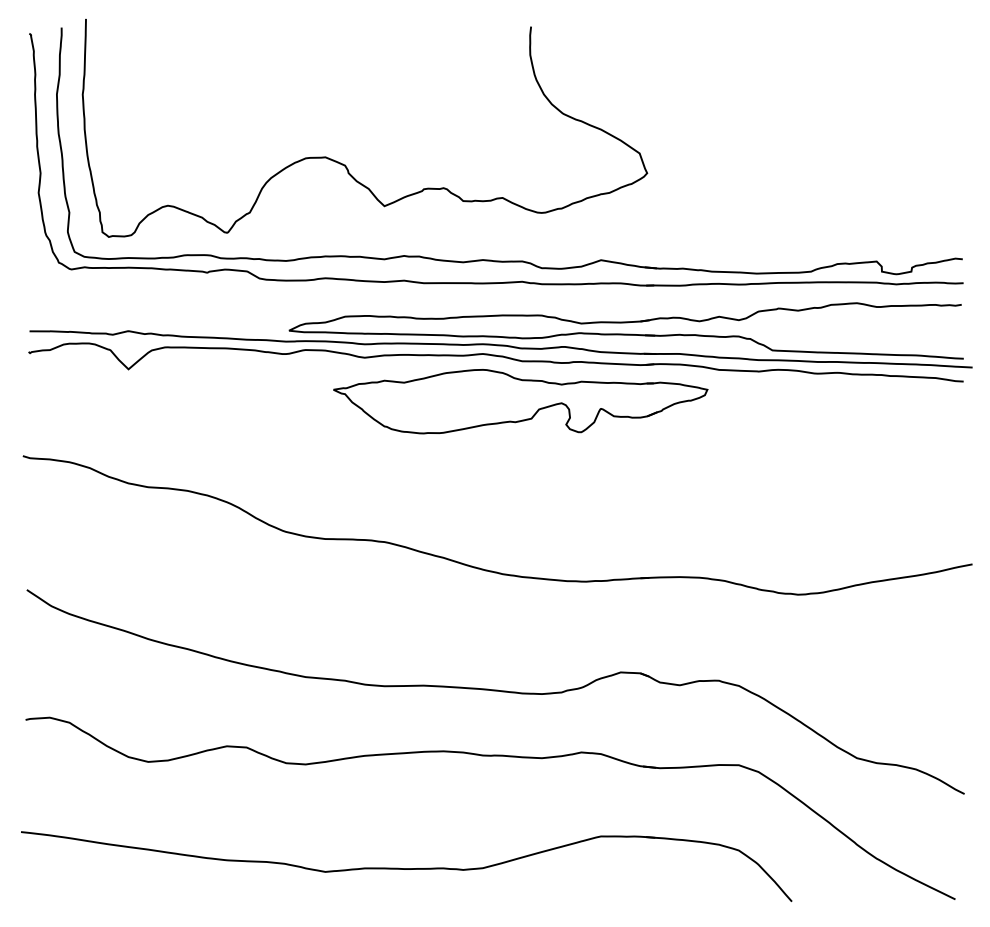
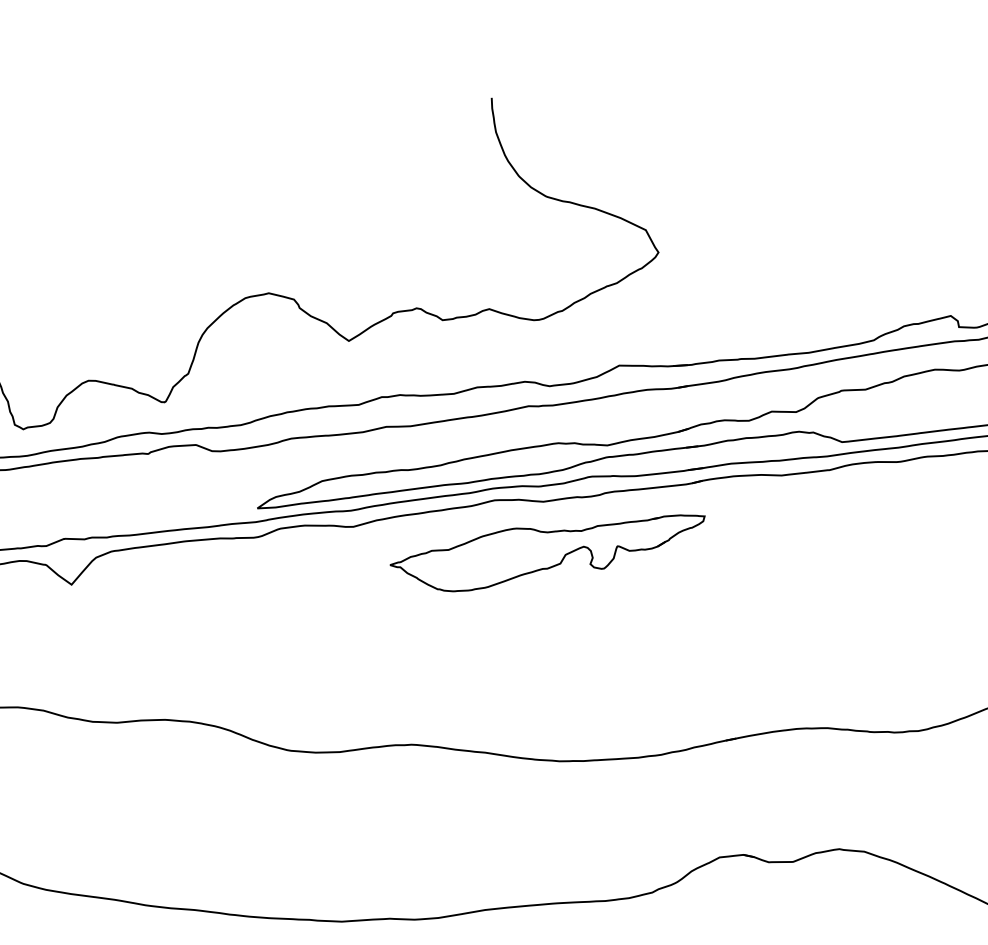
part: (520, 401) -> (548, 550), size x0.7

